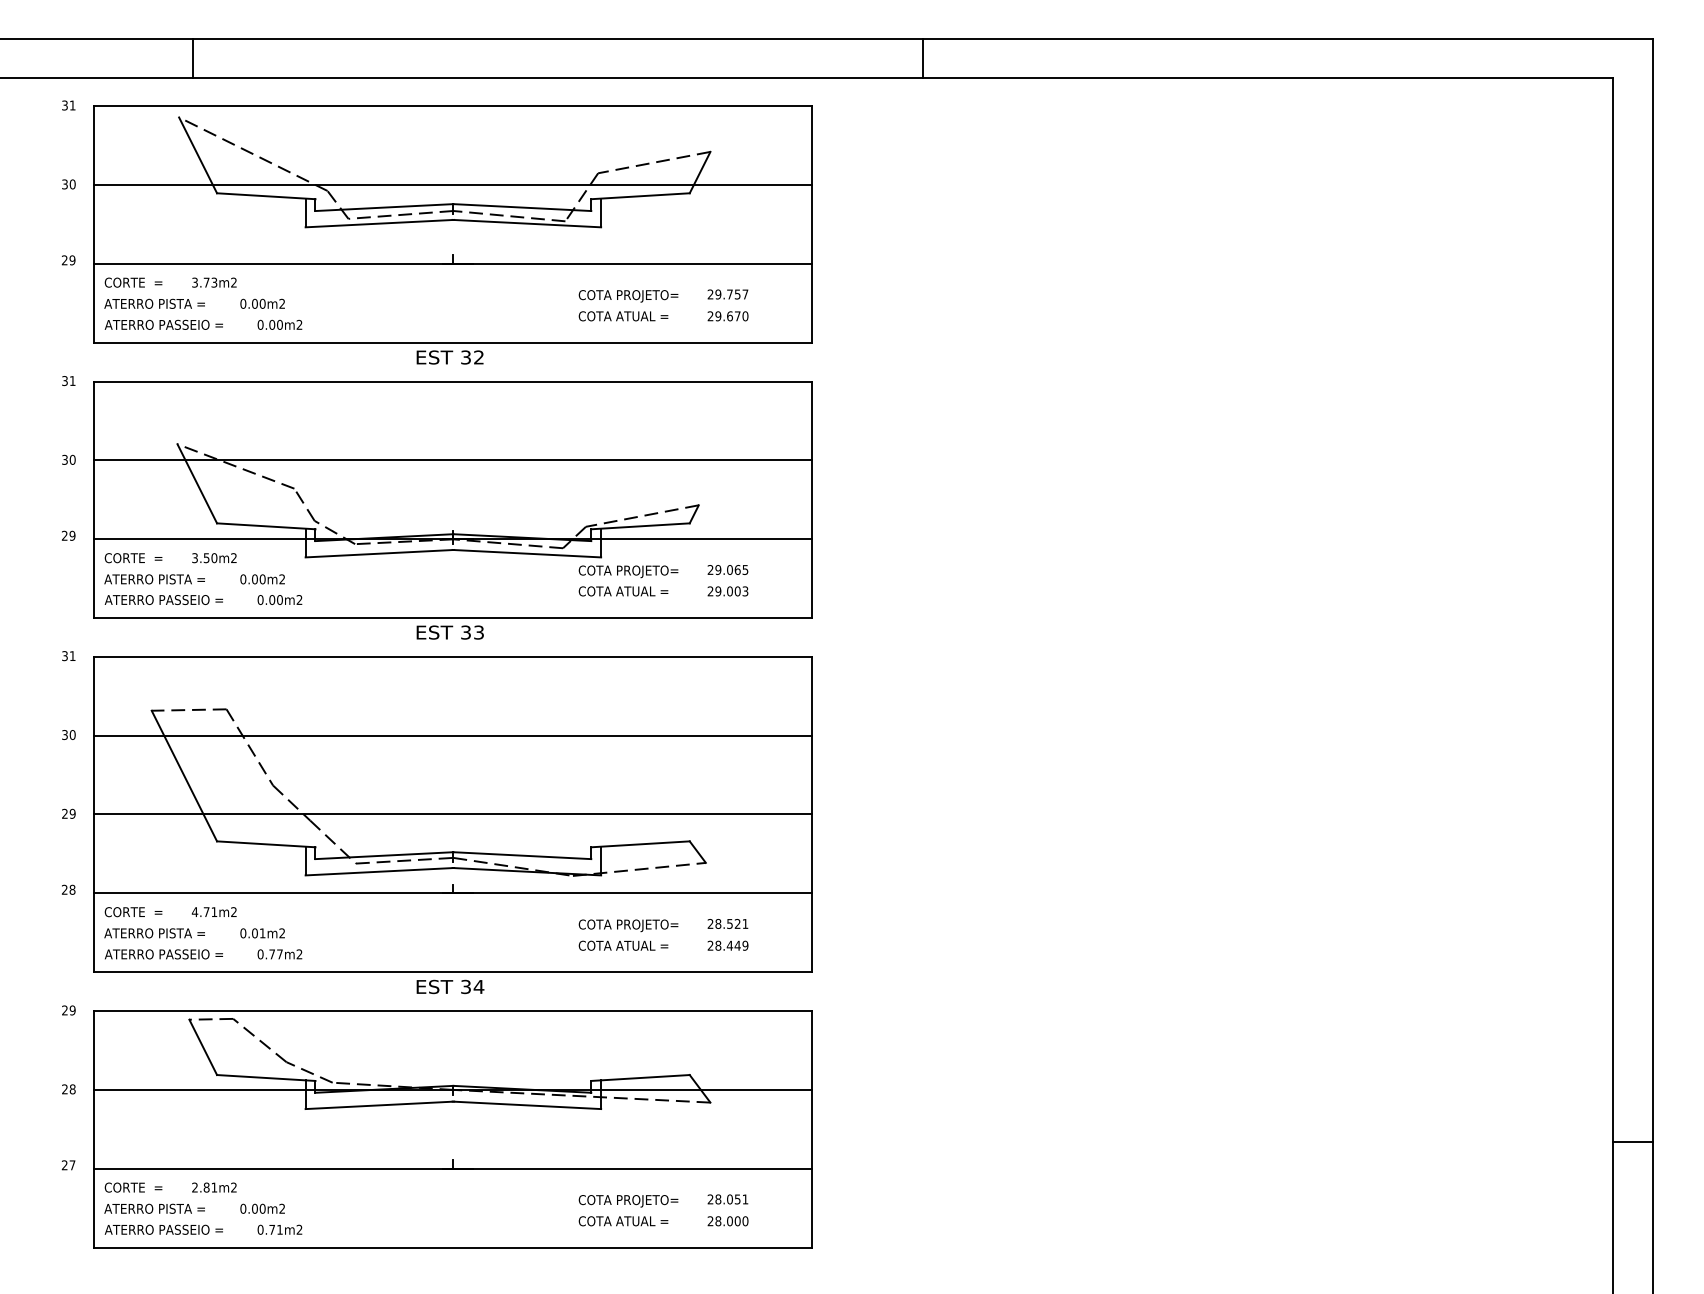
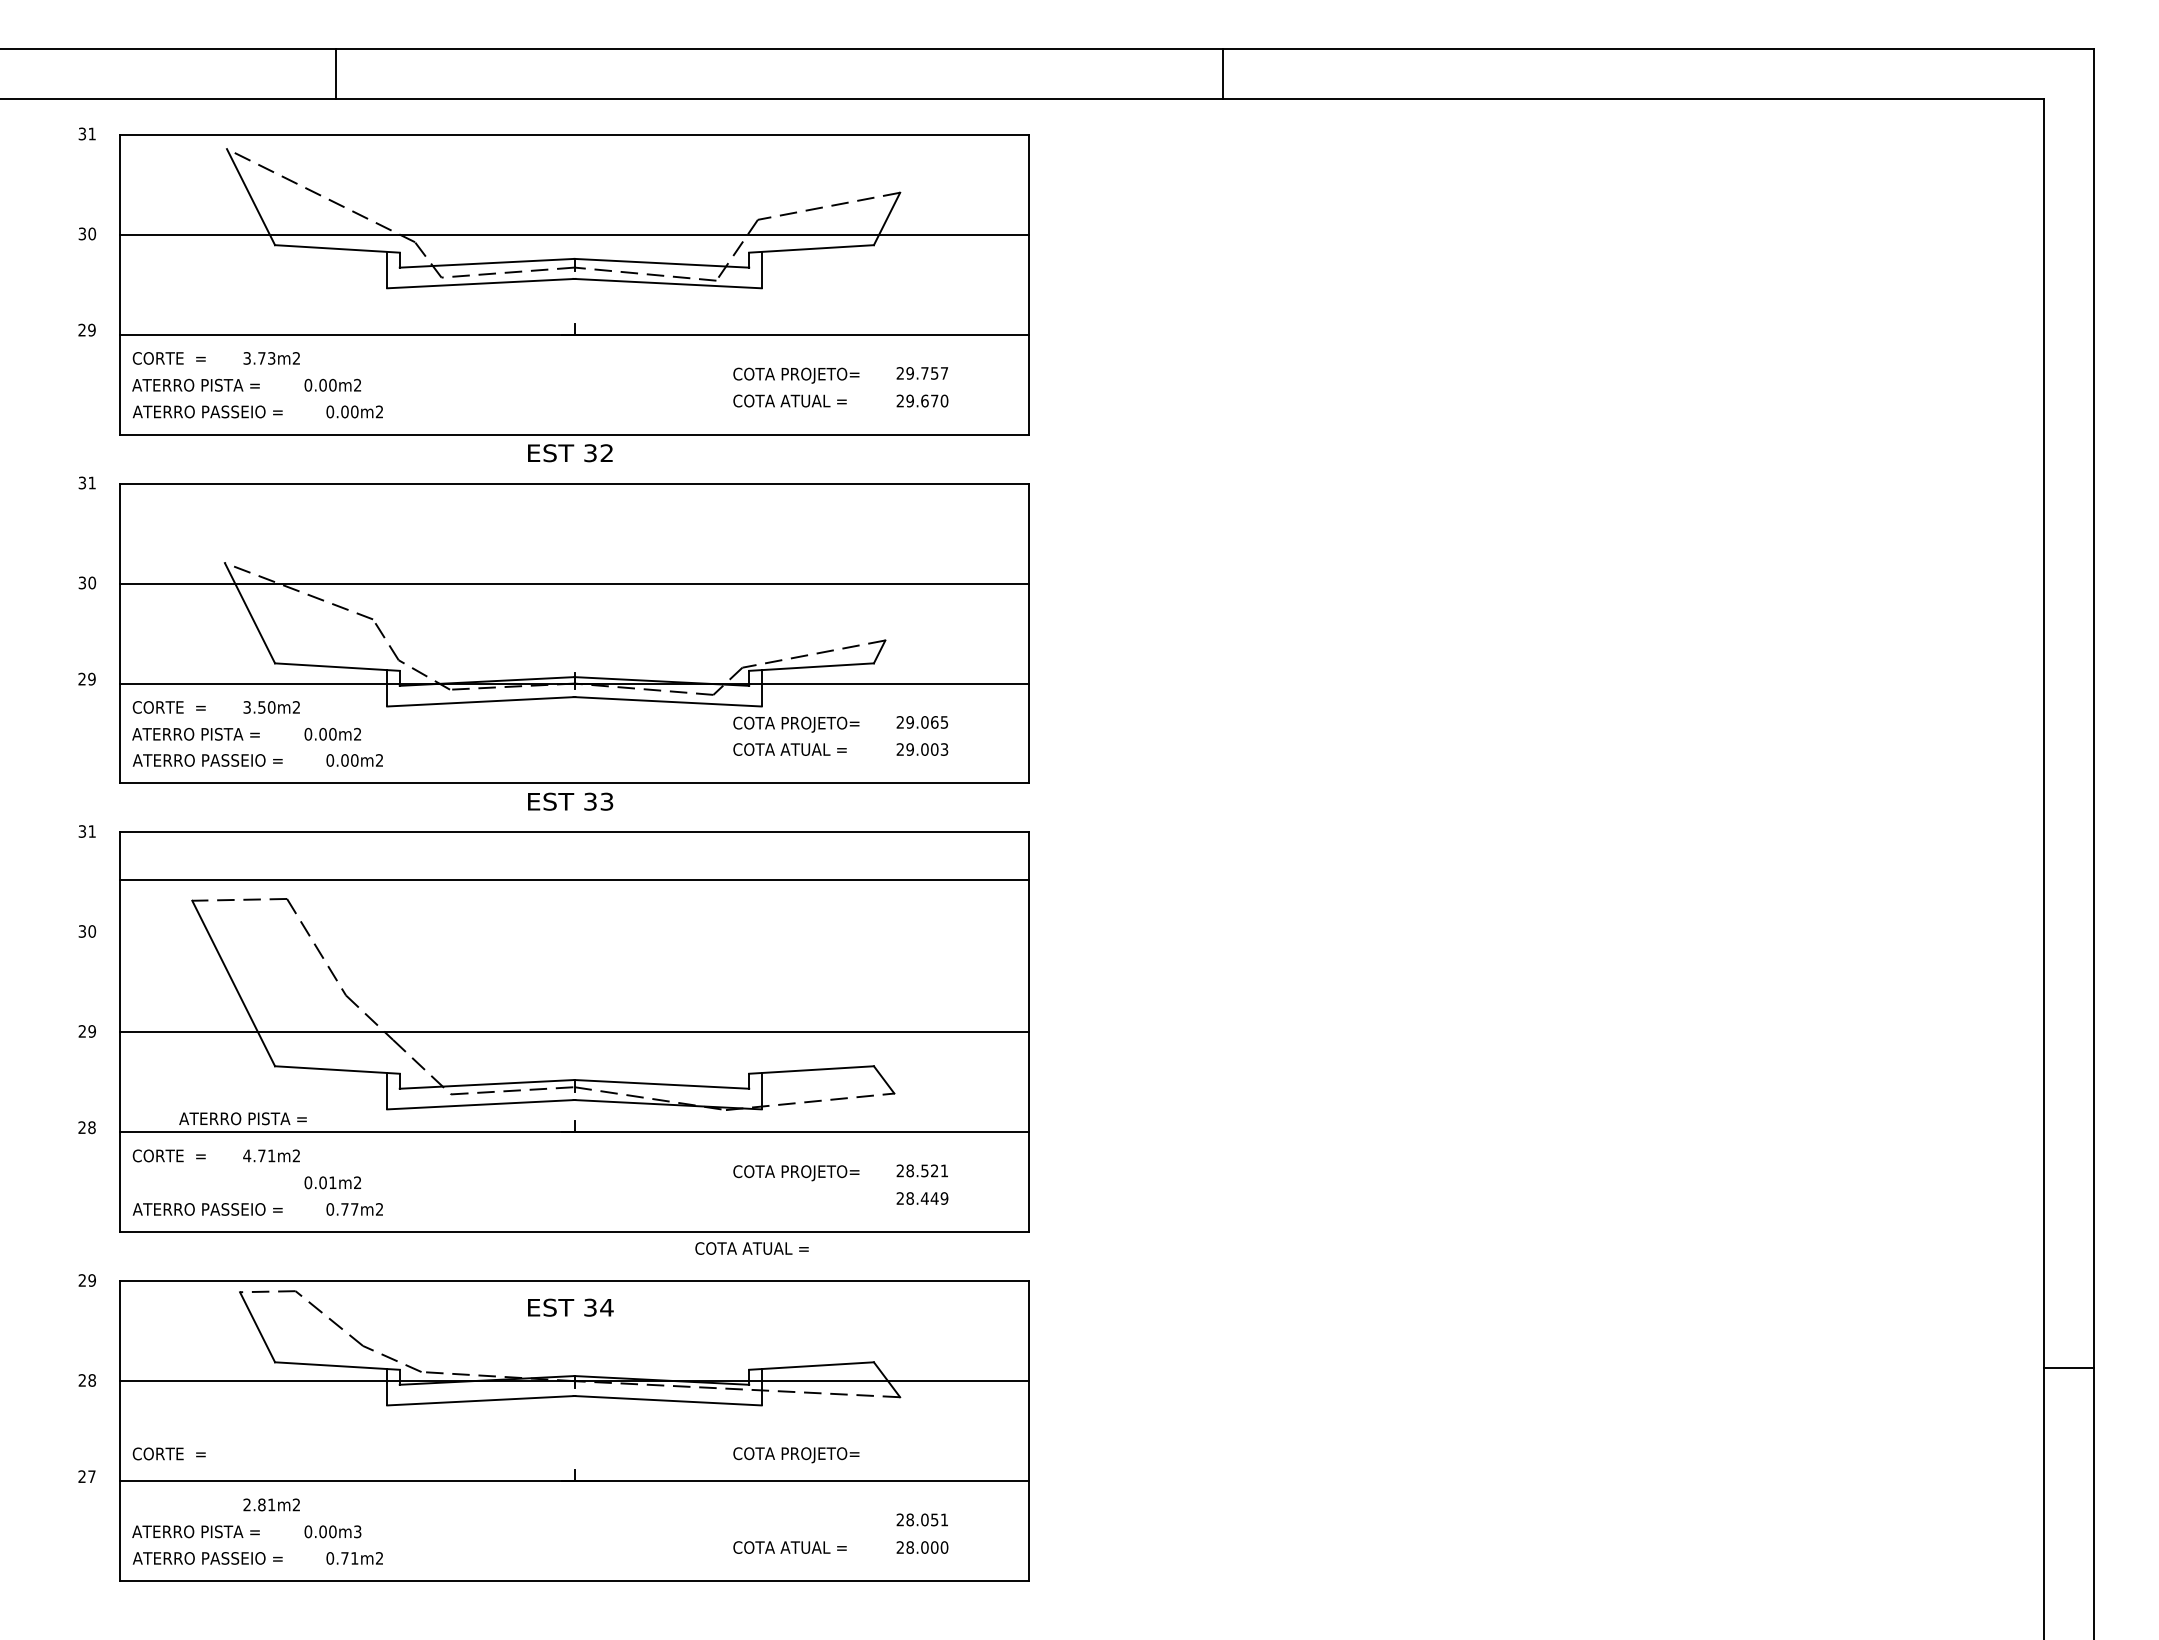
line: (192, 58) -> (335, 74), moved
line: (923, 58) -> (1222, 74), moved
line: (453, 735) -> (574, 880), moved
text: (154, 933) -> (242, 1118), moved
text: (623, 945) -> (751, 1248), moved
text: (450, 986) -> (570, 1307), moved
line: (1633, 1142) -> (2069, 1368), moved
text: (132, 1187) -> (168, 1453), moved
text: (628, 1201) -> (796, 1455), moved
text: (282, 1209) -> (357, 1532), 0.00m2 -> 0.00m3

